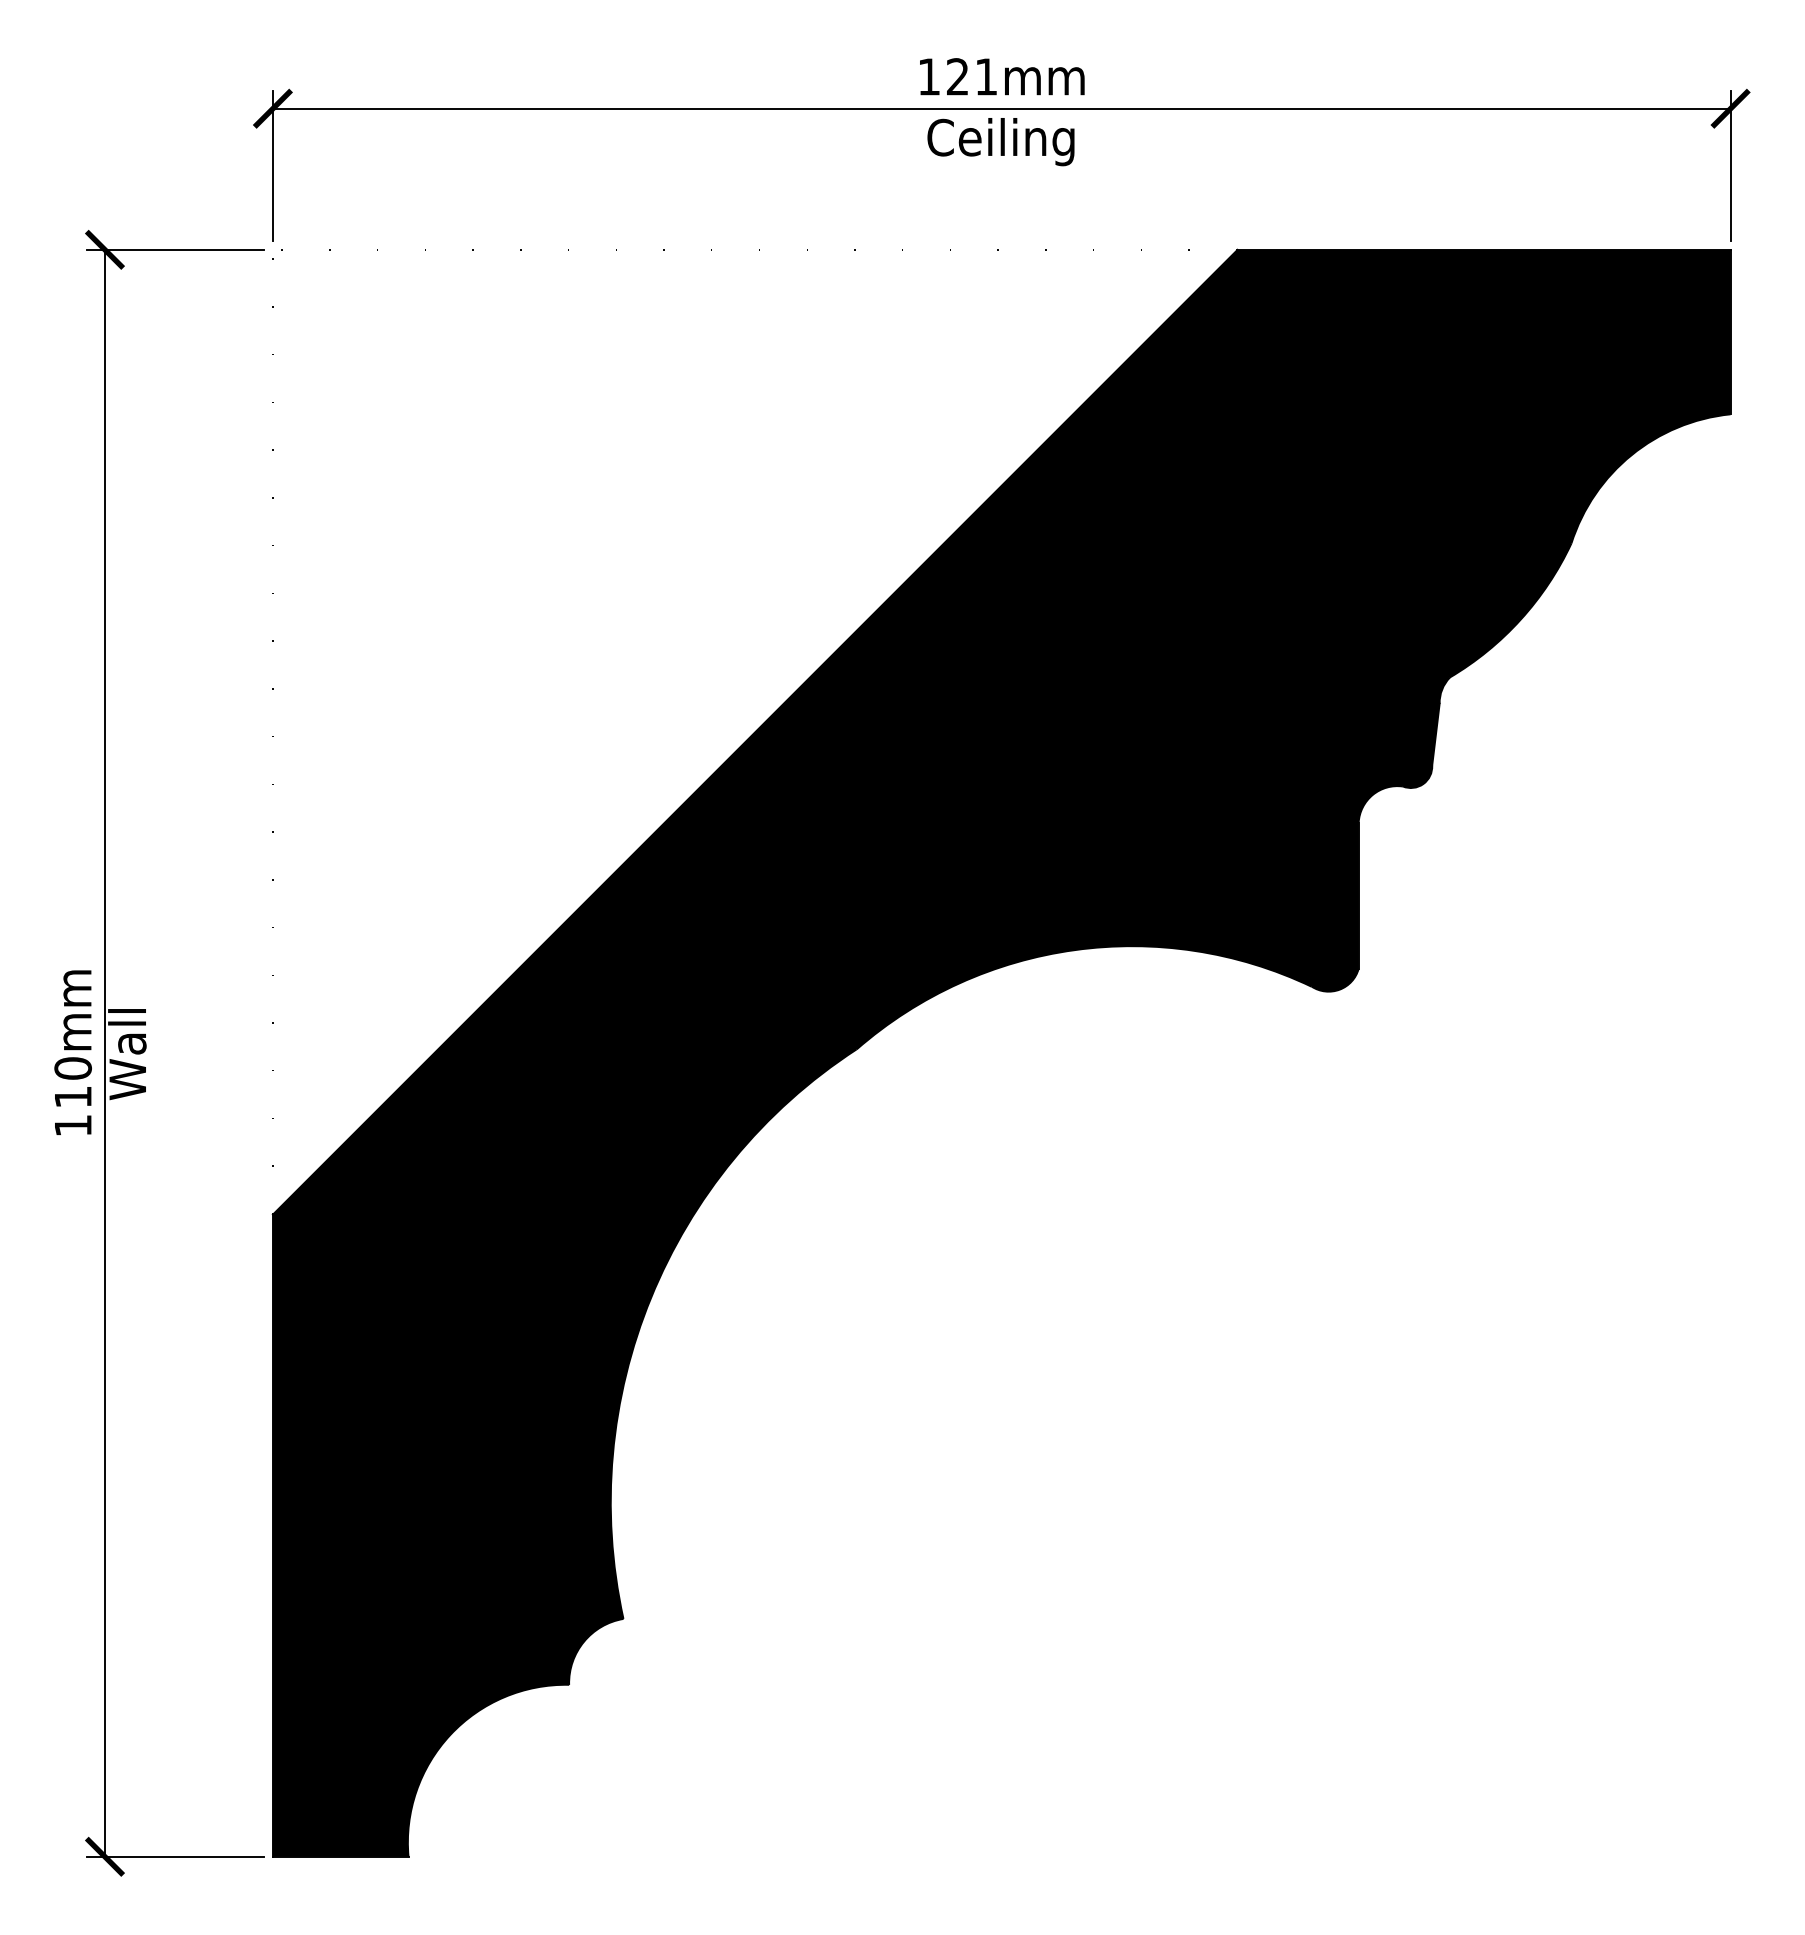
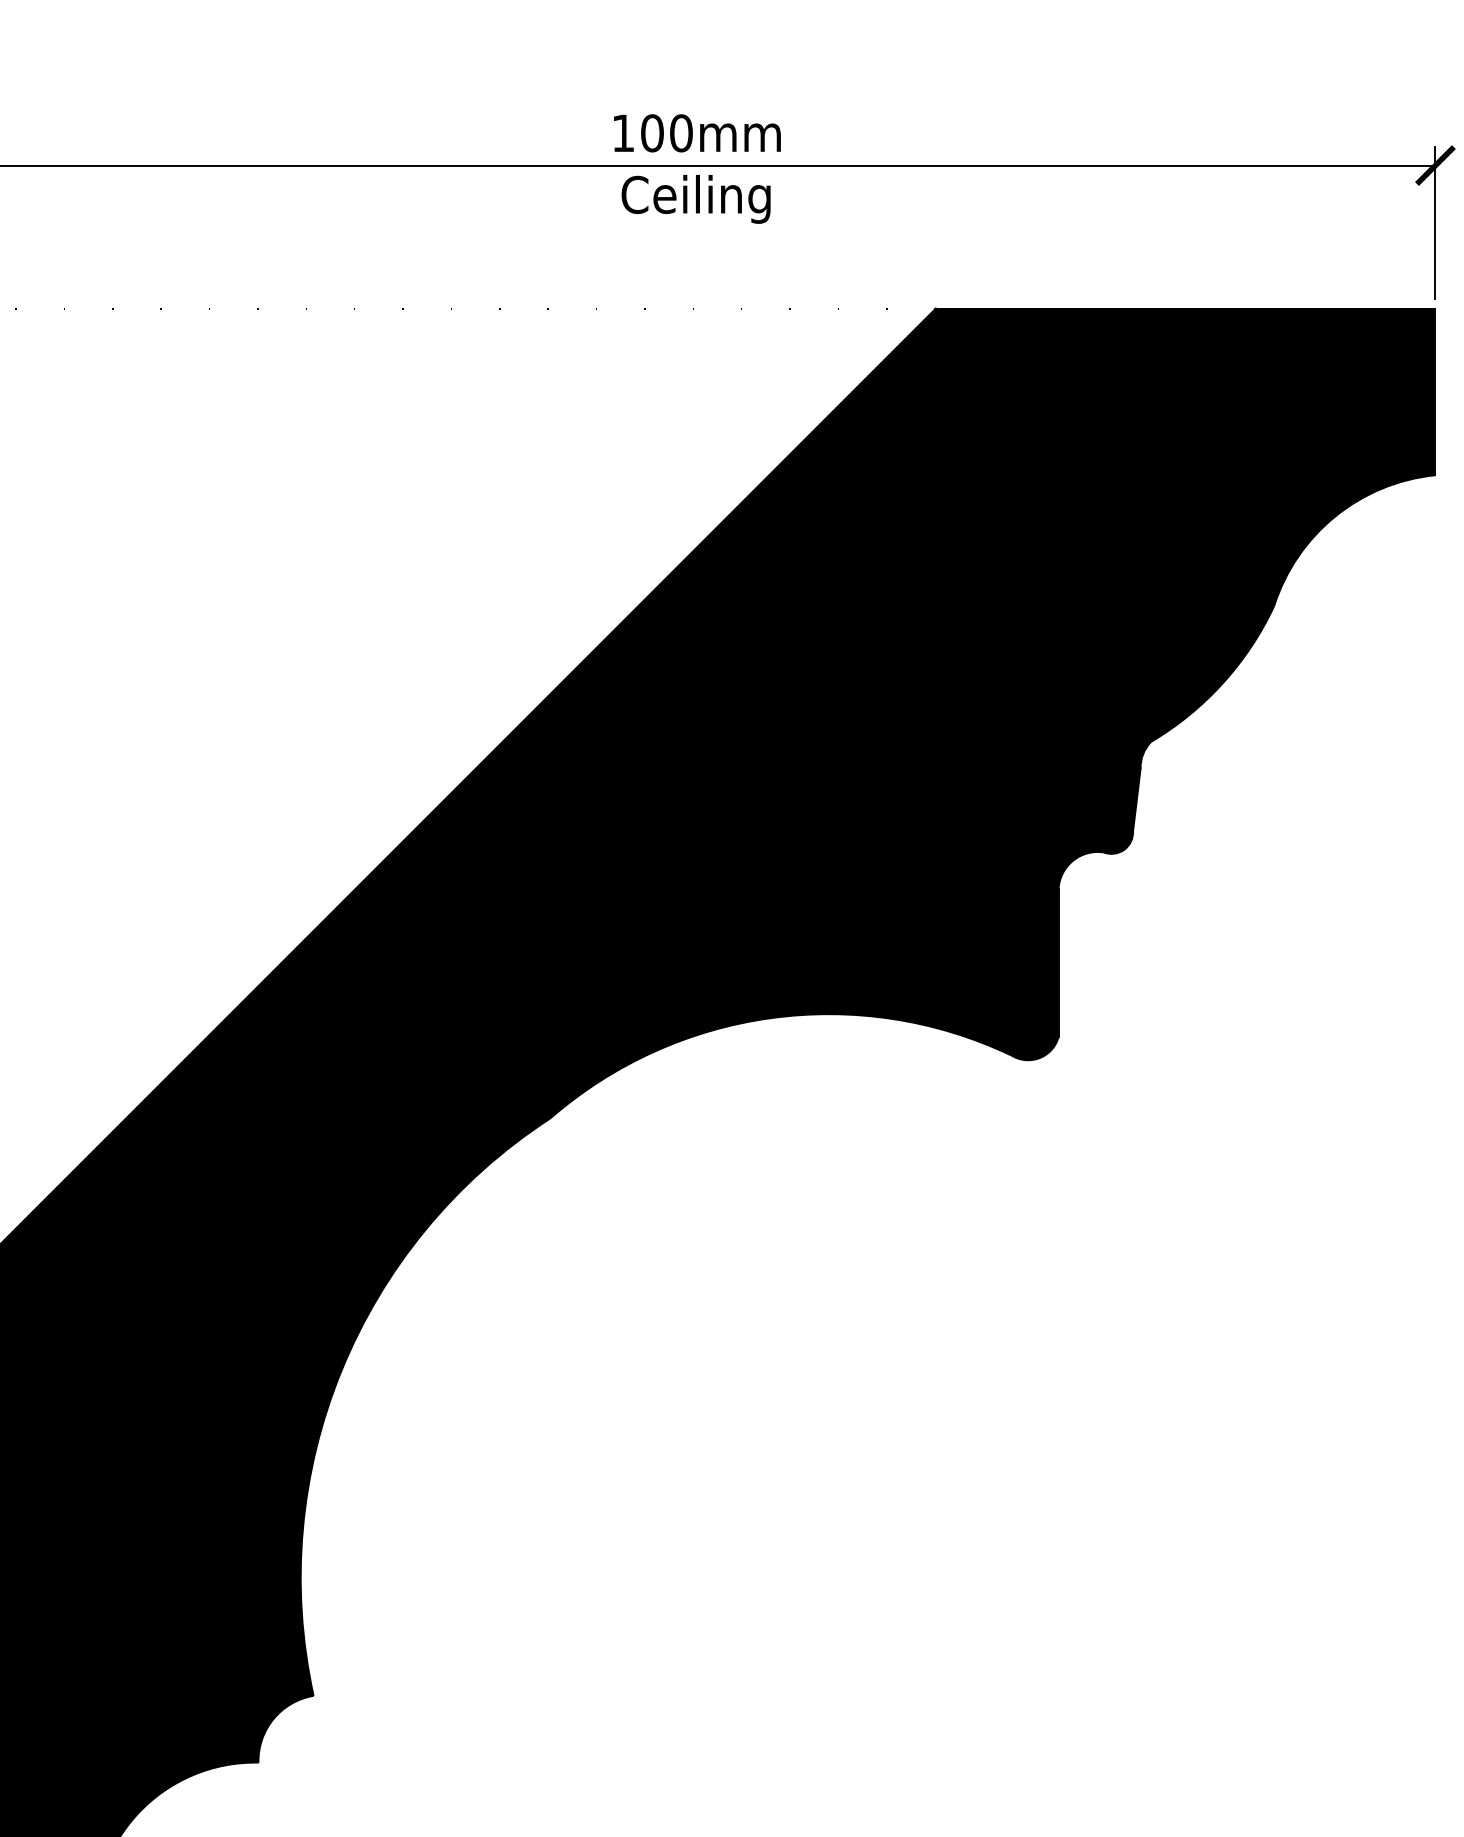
text: (971, 76) -> (666, 132), 121mm -> 100mm

